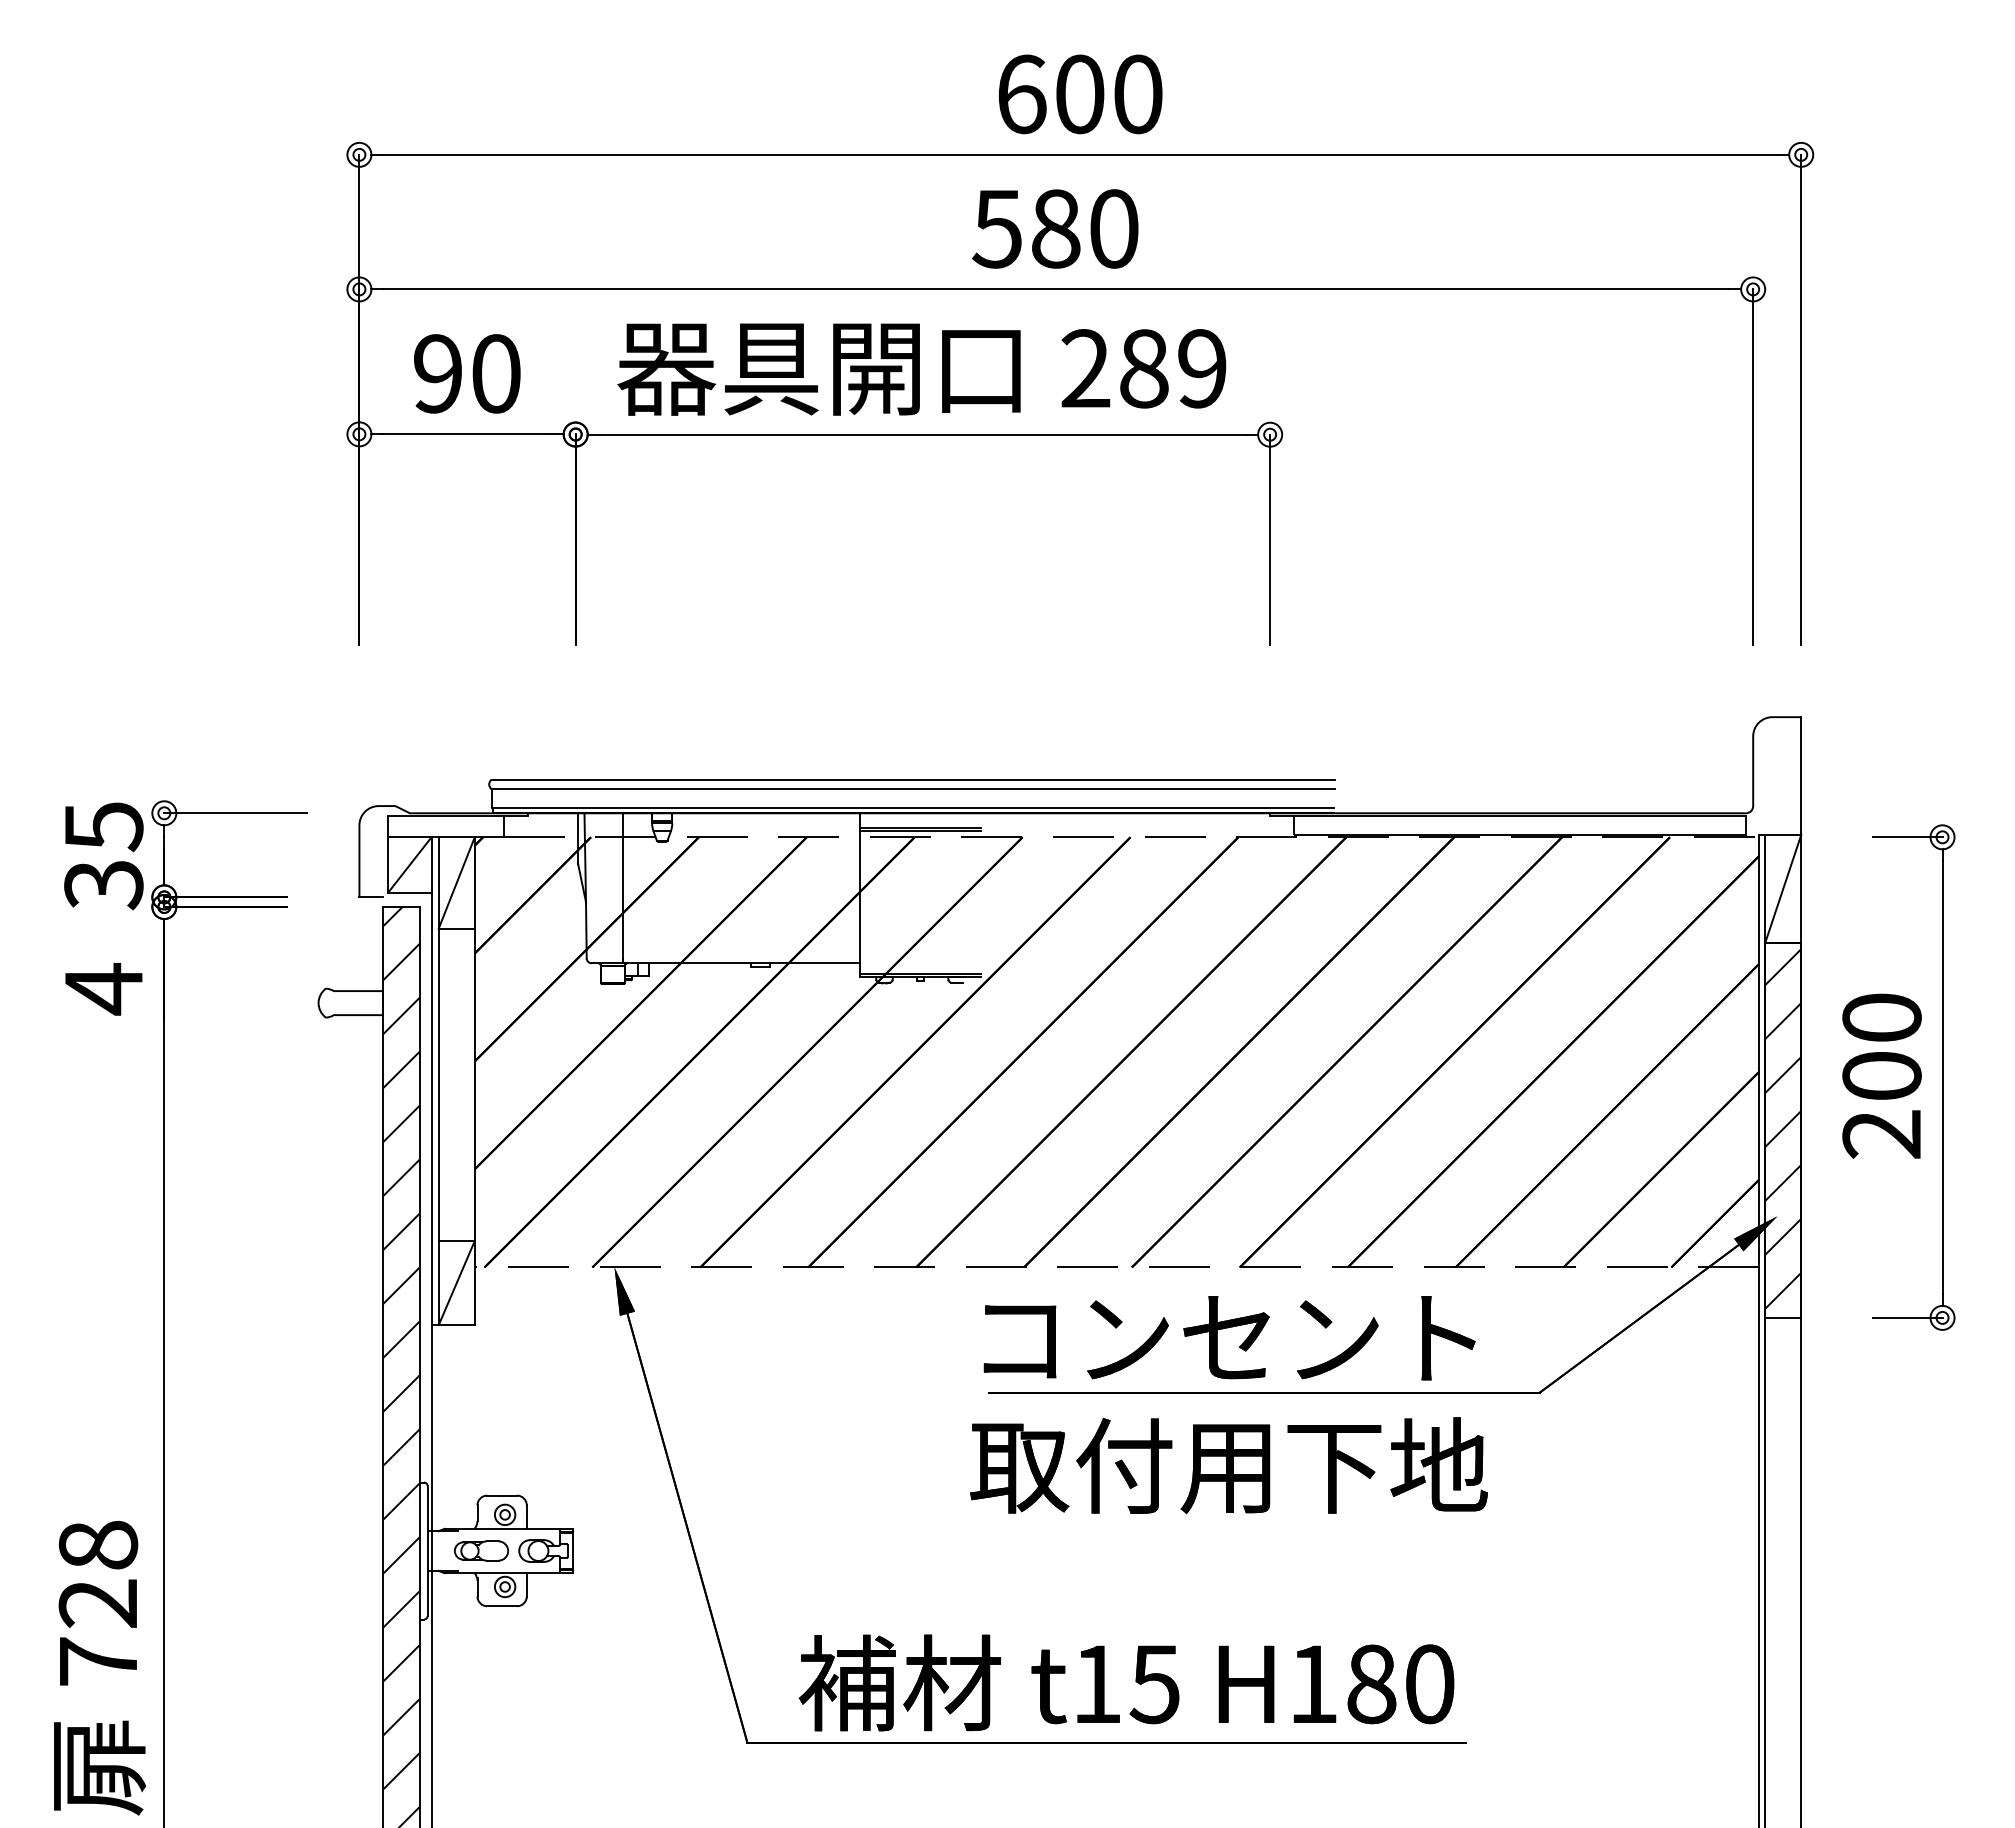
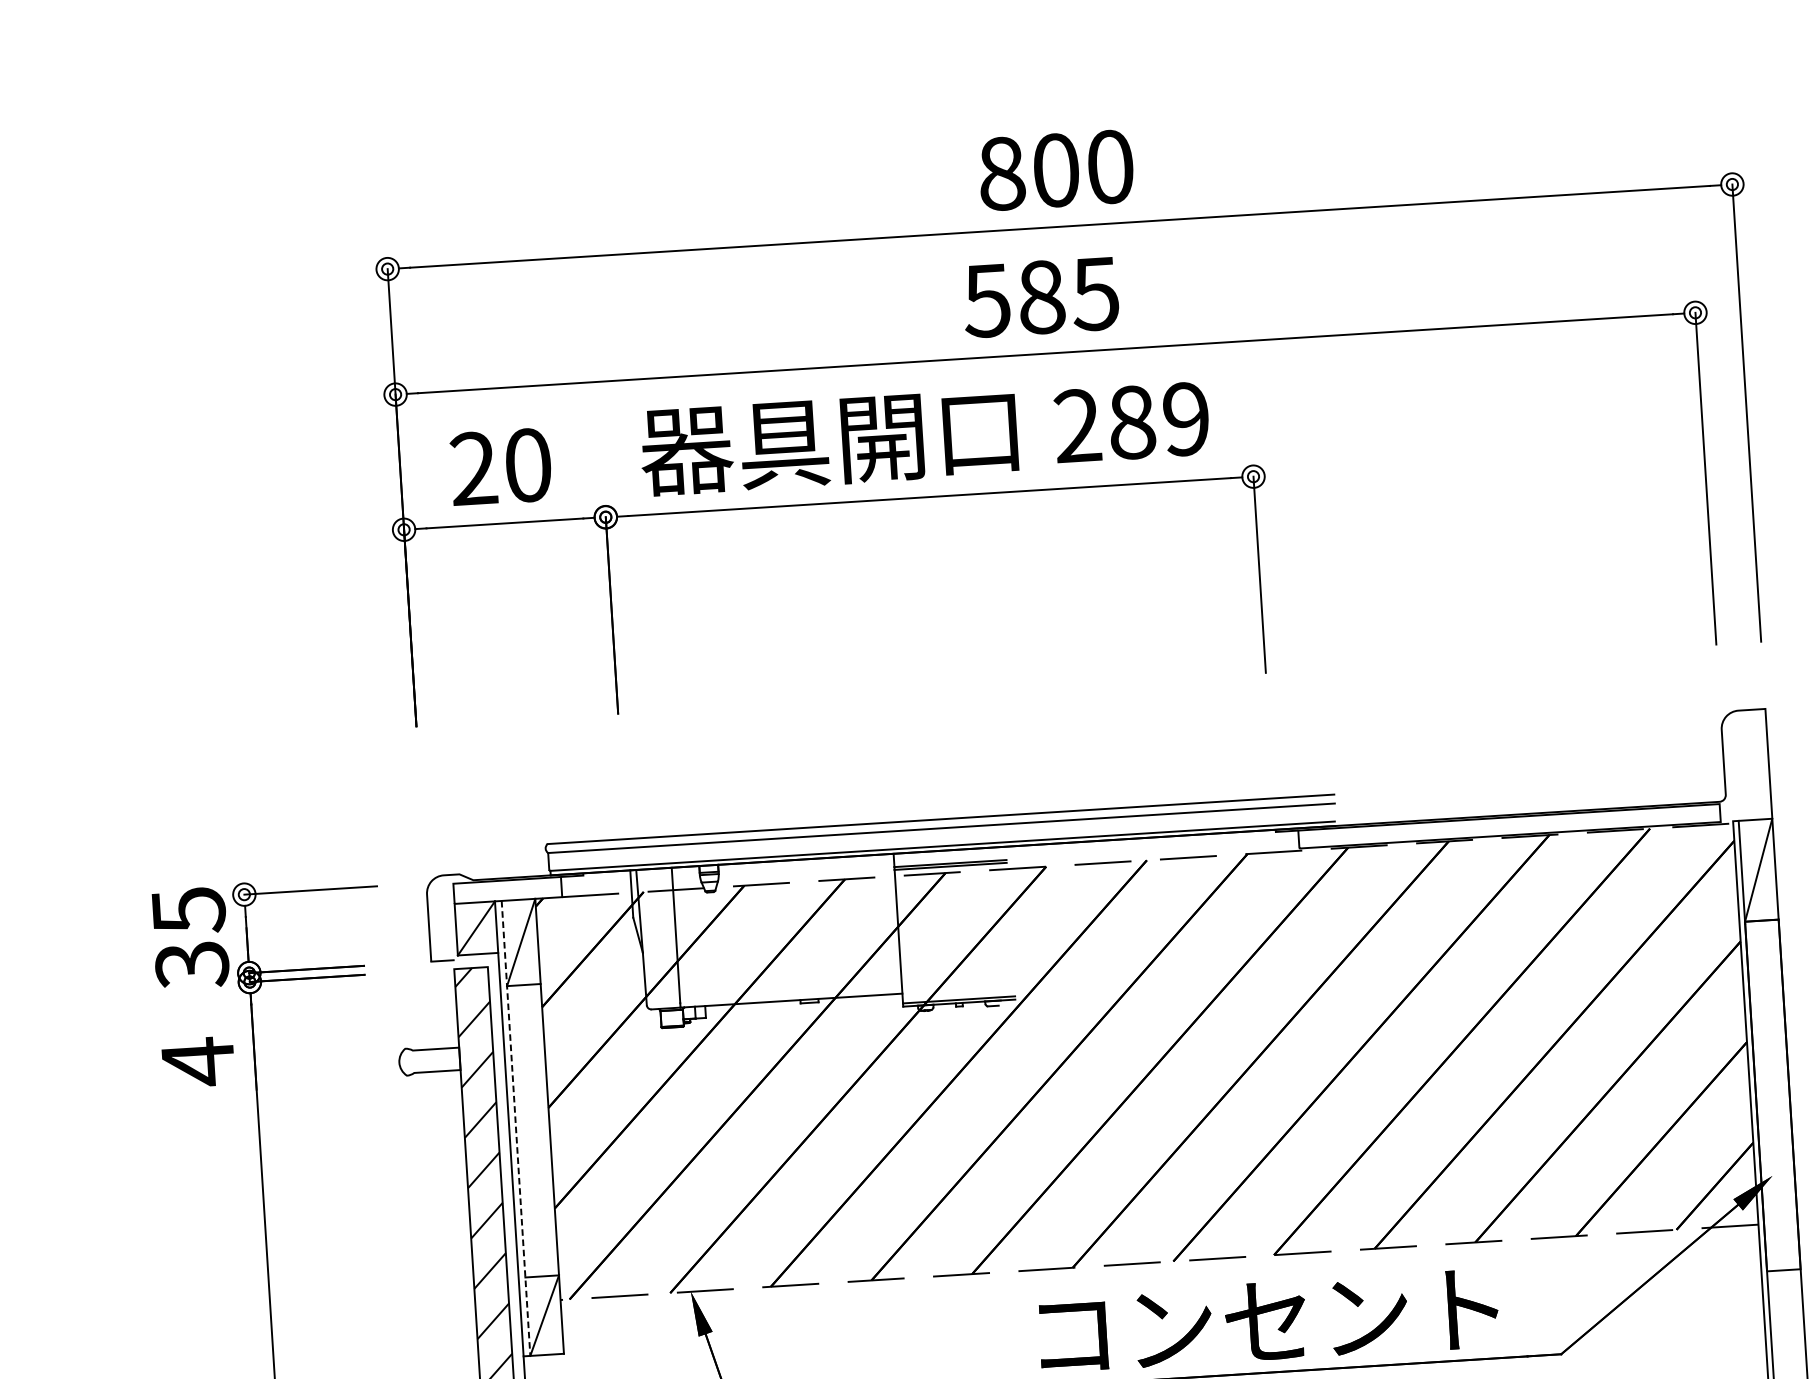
text: (1021, 94) -> (1001, 173), 600 -> 800
text: (1113, 228) -> (1095, 293), 580 -> 585
text: (437, 373) -> (473, 468), 90 -> 20
line: (438, 1081) -> (515, 1128), solid -> dashed
hatch: (1783, 1128) -> (1772, 1093), removed

